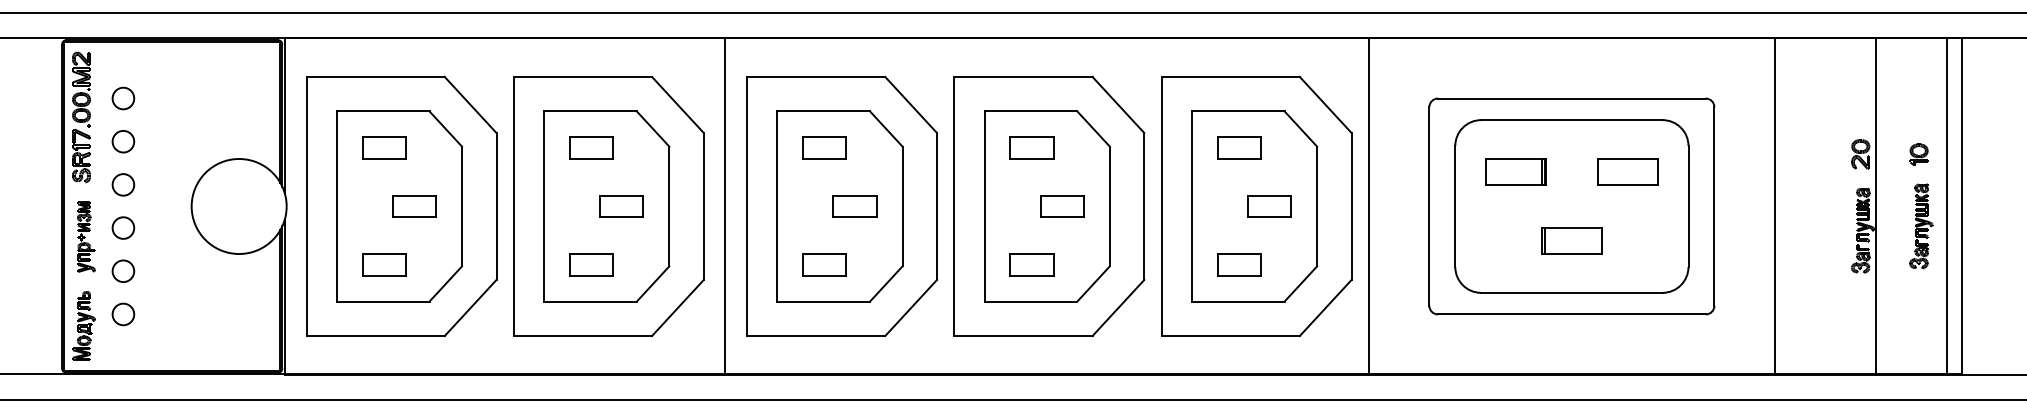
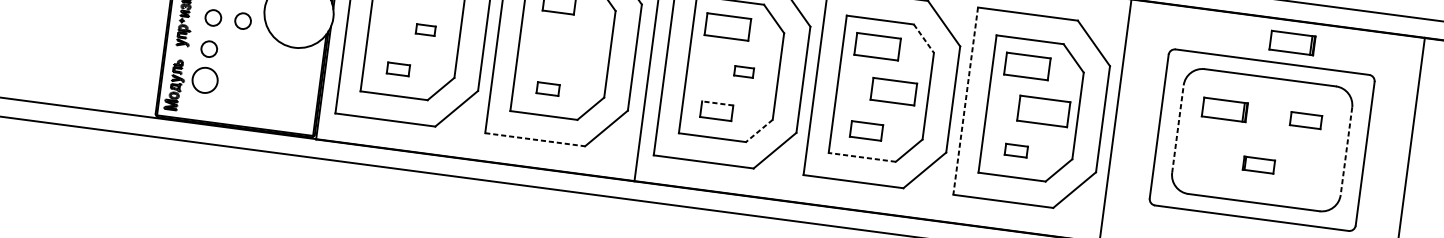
part: (1595, 68) -> (1292, 42), added
line: (1093, 129) -> (923, 39), solid -> dashed
part: (824, 147) -> (727, 26), size x1.4
part: (1031, 147) -> (877, 46), size x1.4
part: (1239, 147) -> (1027, 65), size x1.4
part: (1627, 171) -> (1305, 120), size x0.7
part: (414, 206) -> (425, 30), size x0.6
part: (621, 206) -> (575, 49), removed
part: (854, 206) -> (743, 71), size x0.6
part: (1062, 206) -> (894, 91), size x1.4
line: (1161, 206) -> (965, 101), solid -> dashed
part: (1269, 206) -> (1043, 111), size x1.6
line: (1455, 206) -> (1178, 129), solid -> dashed
line: (1688, 206) -> (1346, 151), solid -> dashed
circle: (164, 226) -> (243, 20), added
part: (1571, 240) -> (1258, 164), size x0.7
line: (824, 254) -> (717, 103), solid -> dashed
part: (384, 264) -> (398, 69), size x0.7
part: (591, 264) -> (548, 88), size x0.7
part: (1239, 264) -> (1016, 150), size x0.7
line: (886, 283) -> (759, 130), solid -> dashed
line: (1030, 301) -> (861, 157), solid -> dashed
circle: (123, 314) -> (205, 80), size x1.6
line: (583, 336) -> (535, 140), solid -> dashed

